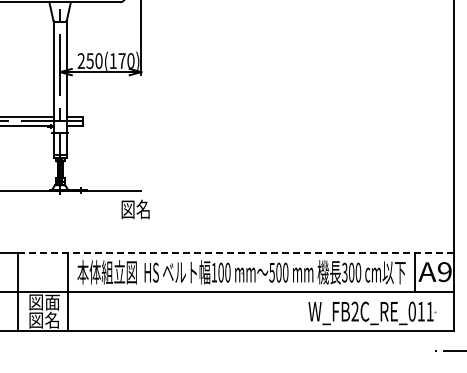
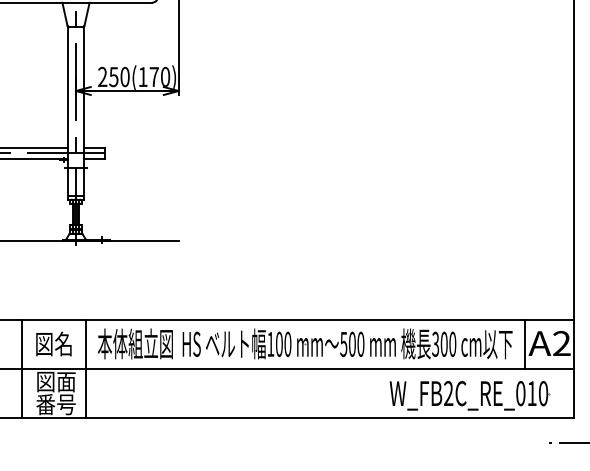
text: (135, 209) -> (53, 344), moved
line: (235, 253) -> (297, 320), dashed -> solid
text: (444, 272) -> (561, 344), A9 -> A2
text: (429, 311) -> (542, 393), W_FB2C_RE_011 -> W_FB2C_RE_010
text: (43, 319) -> (54, 403), 図名 -> 番号

